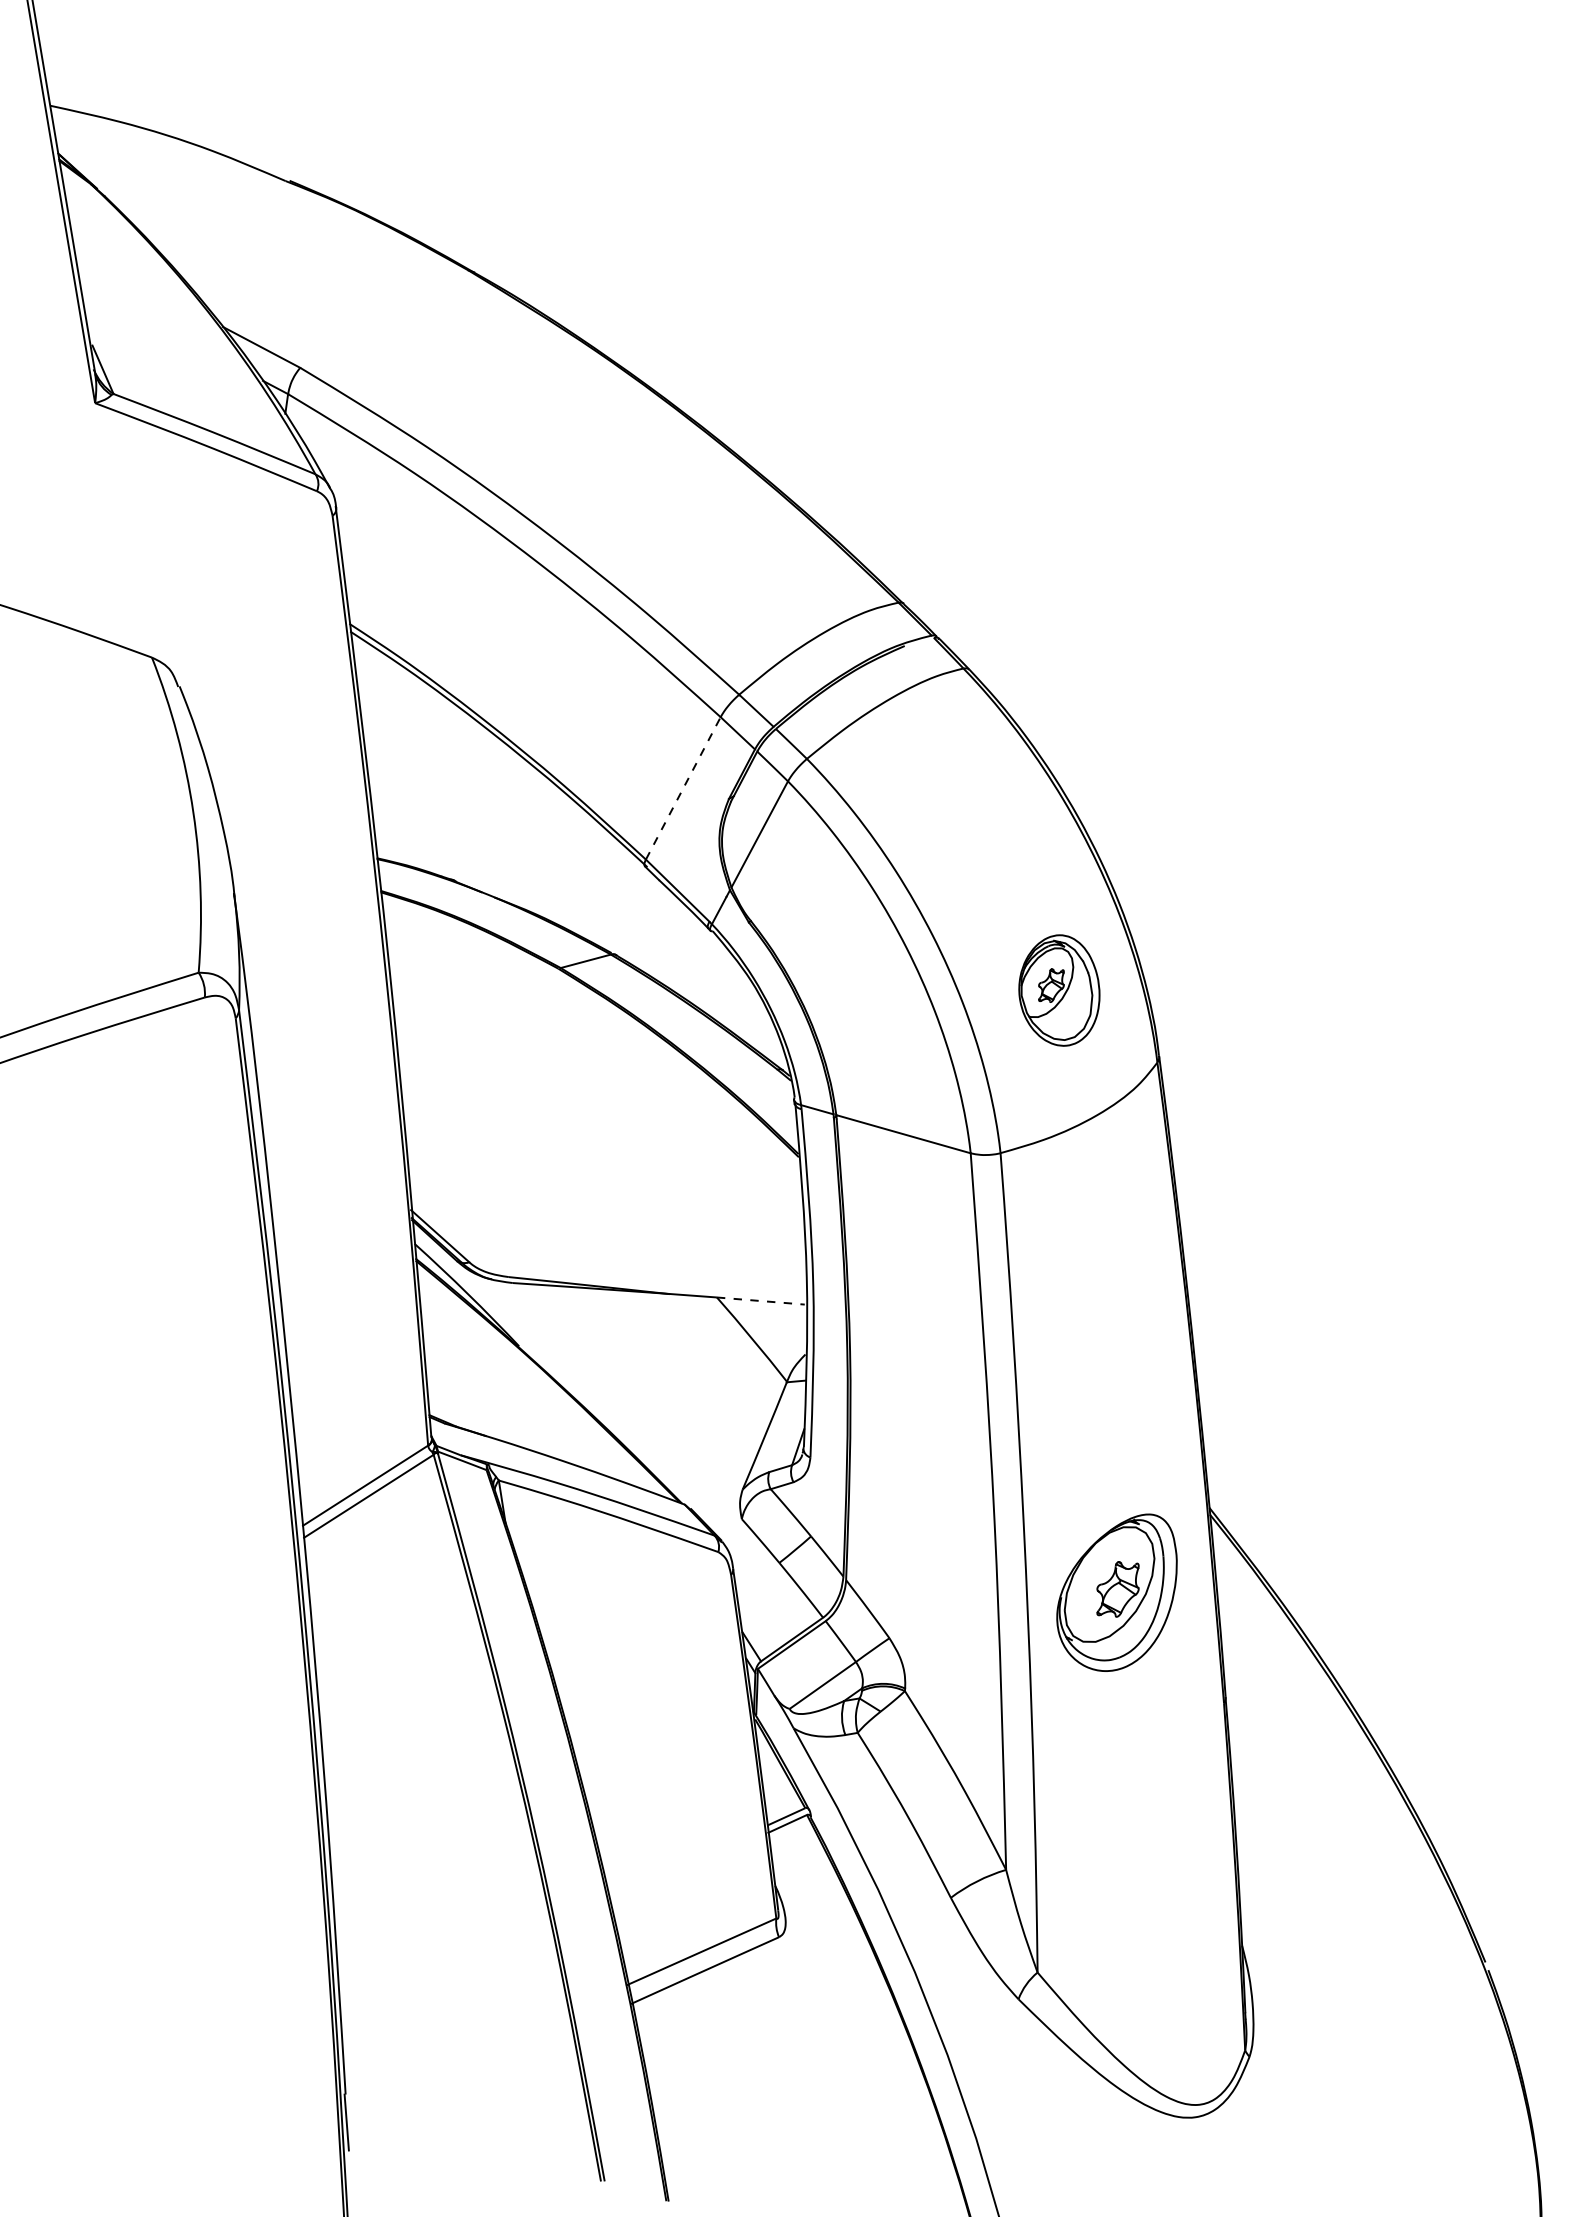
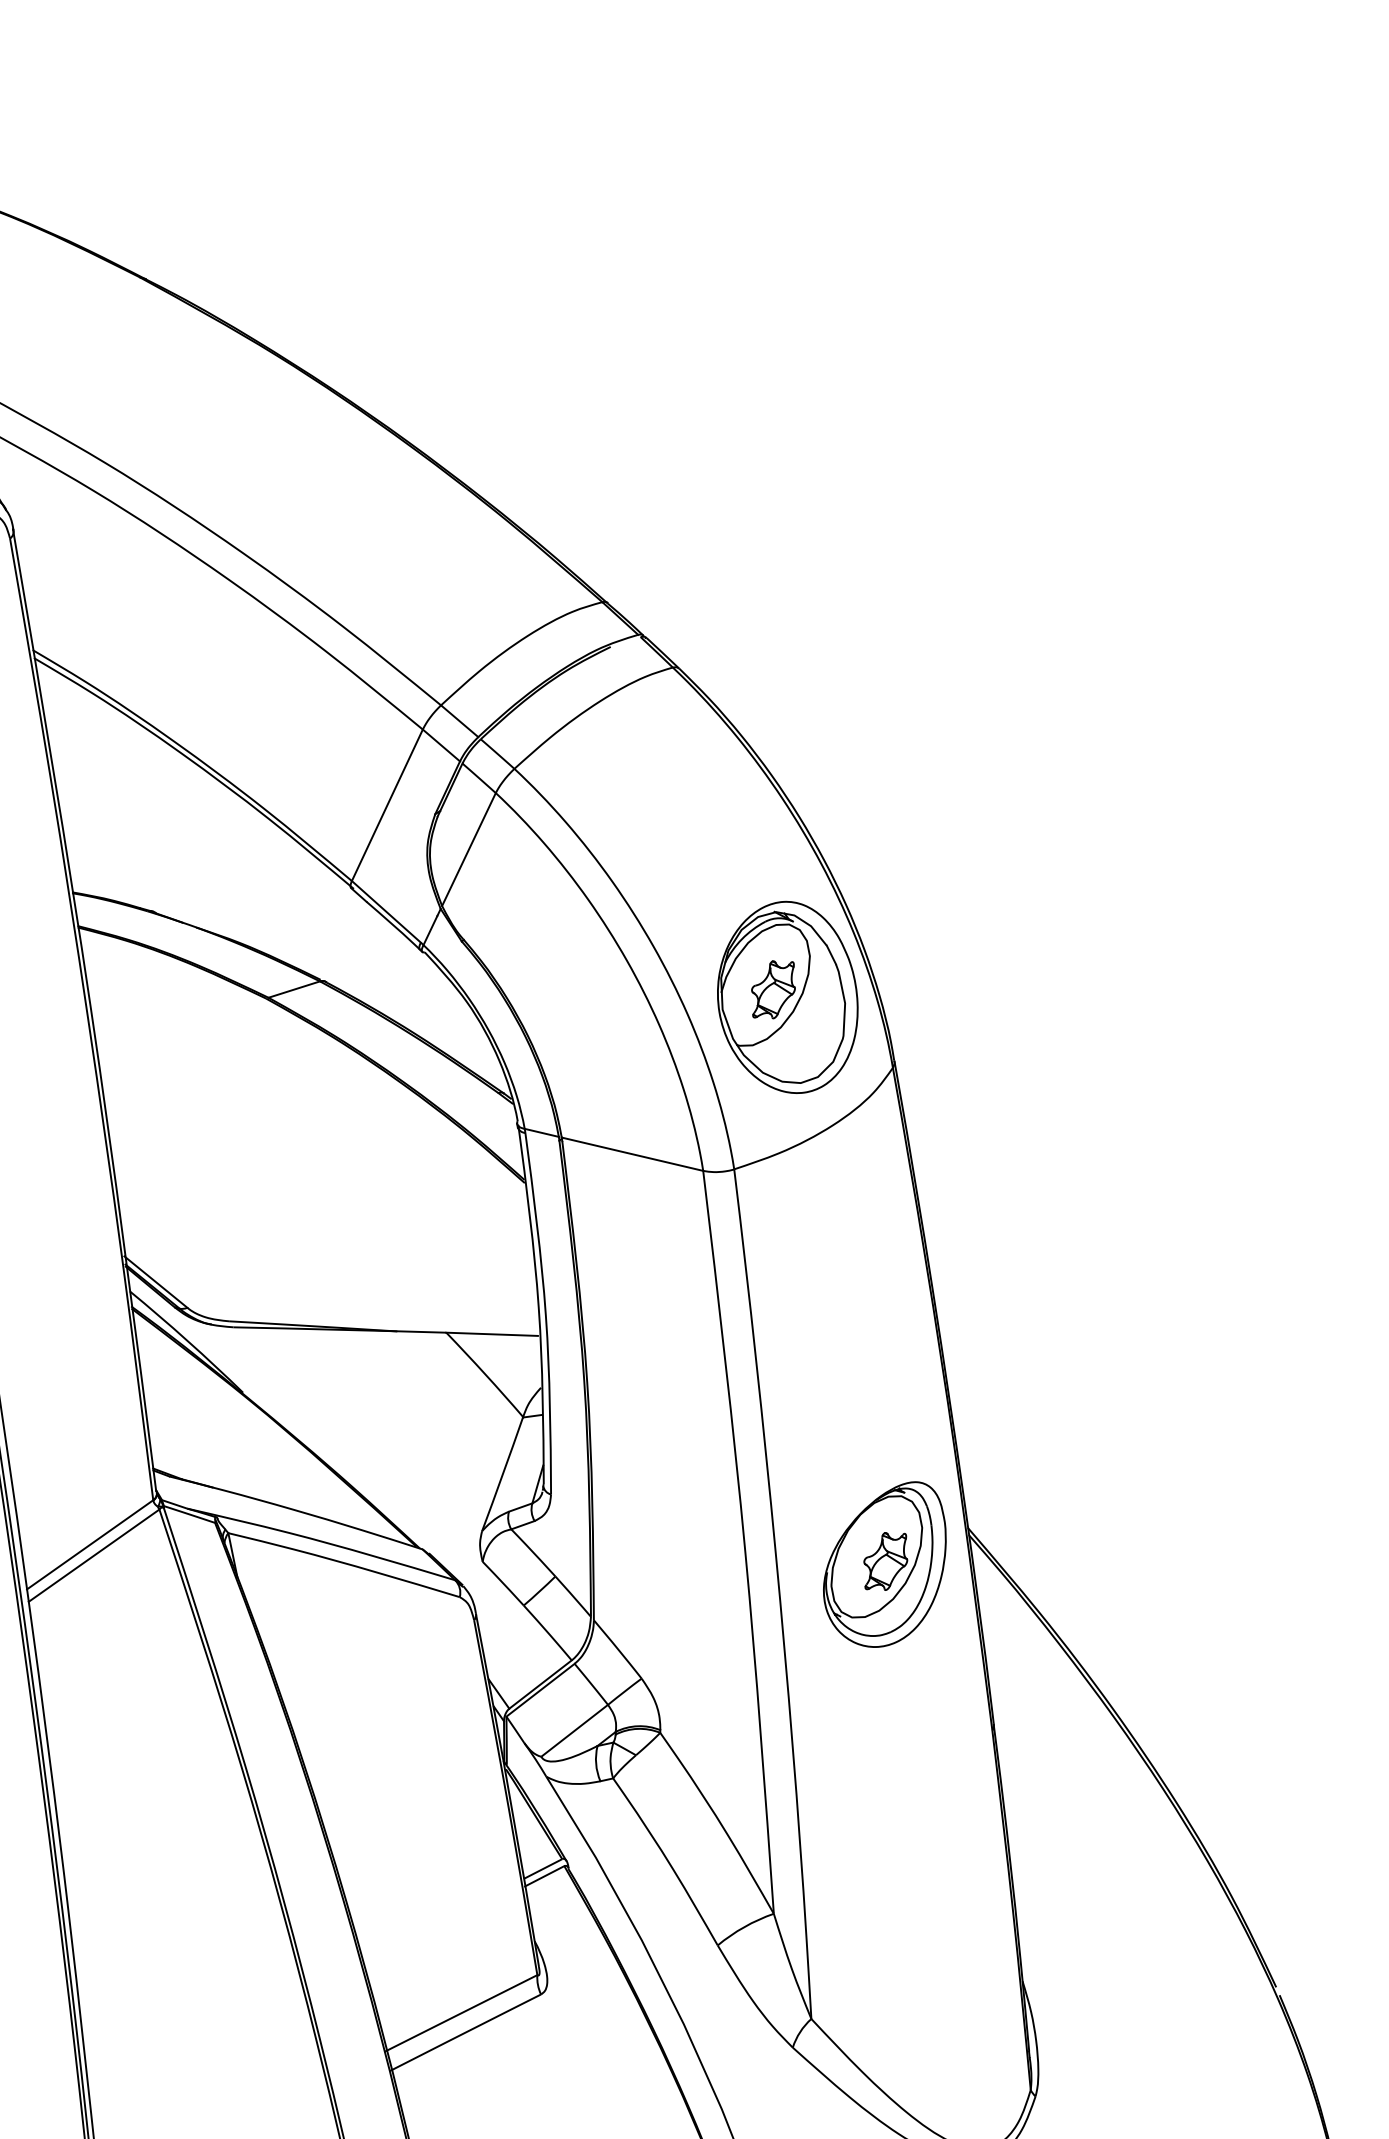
line: (683, 788) -> (387, 805), dashed -> solid
part: (1059, 990) -> (787, 997), size x1.67
line: (761, 1301) -> (492, 1334), dashed -> solid
part: (1116, 1592) -> (884, 1564), moved

